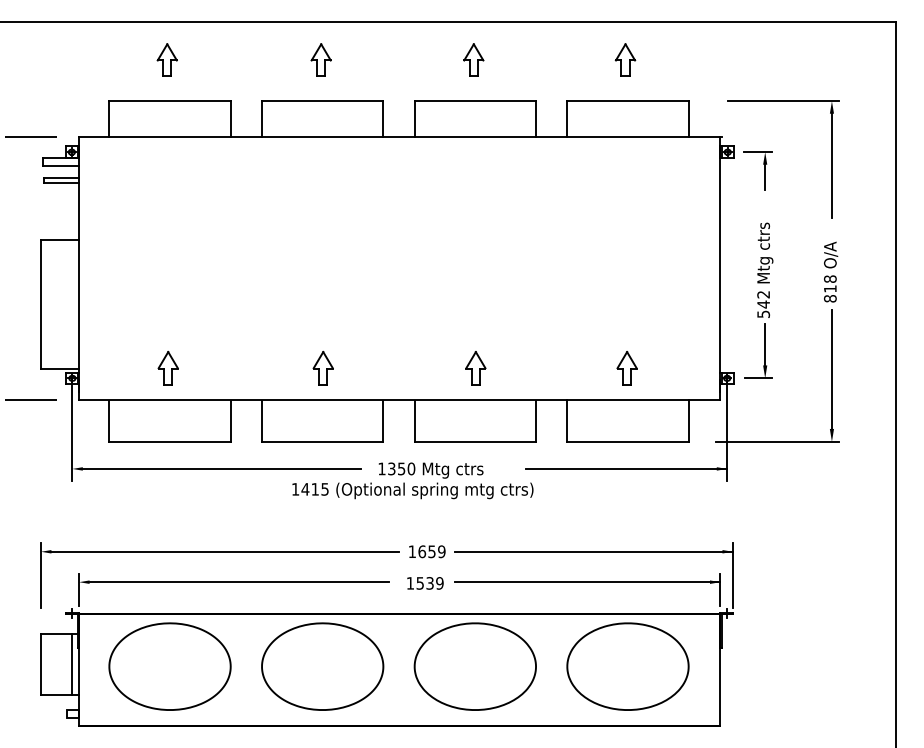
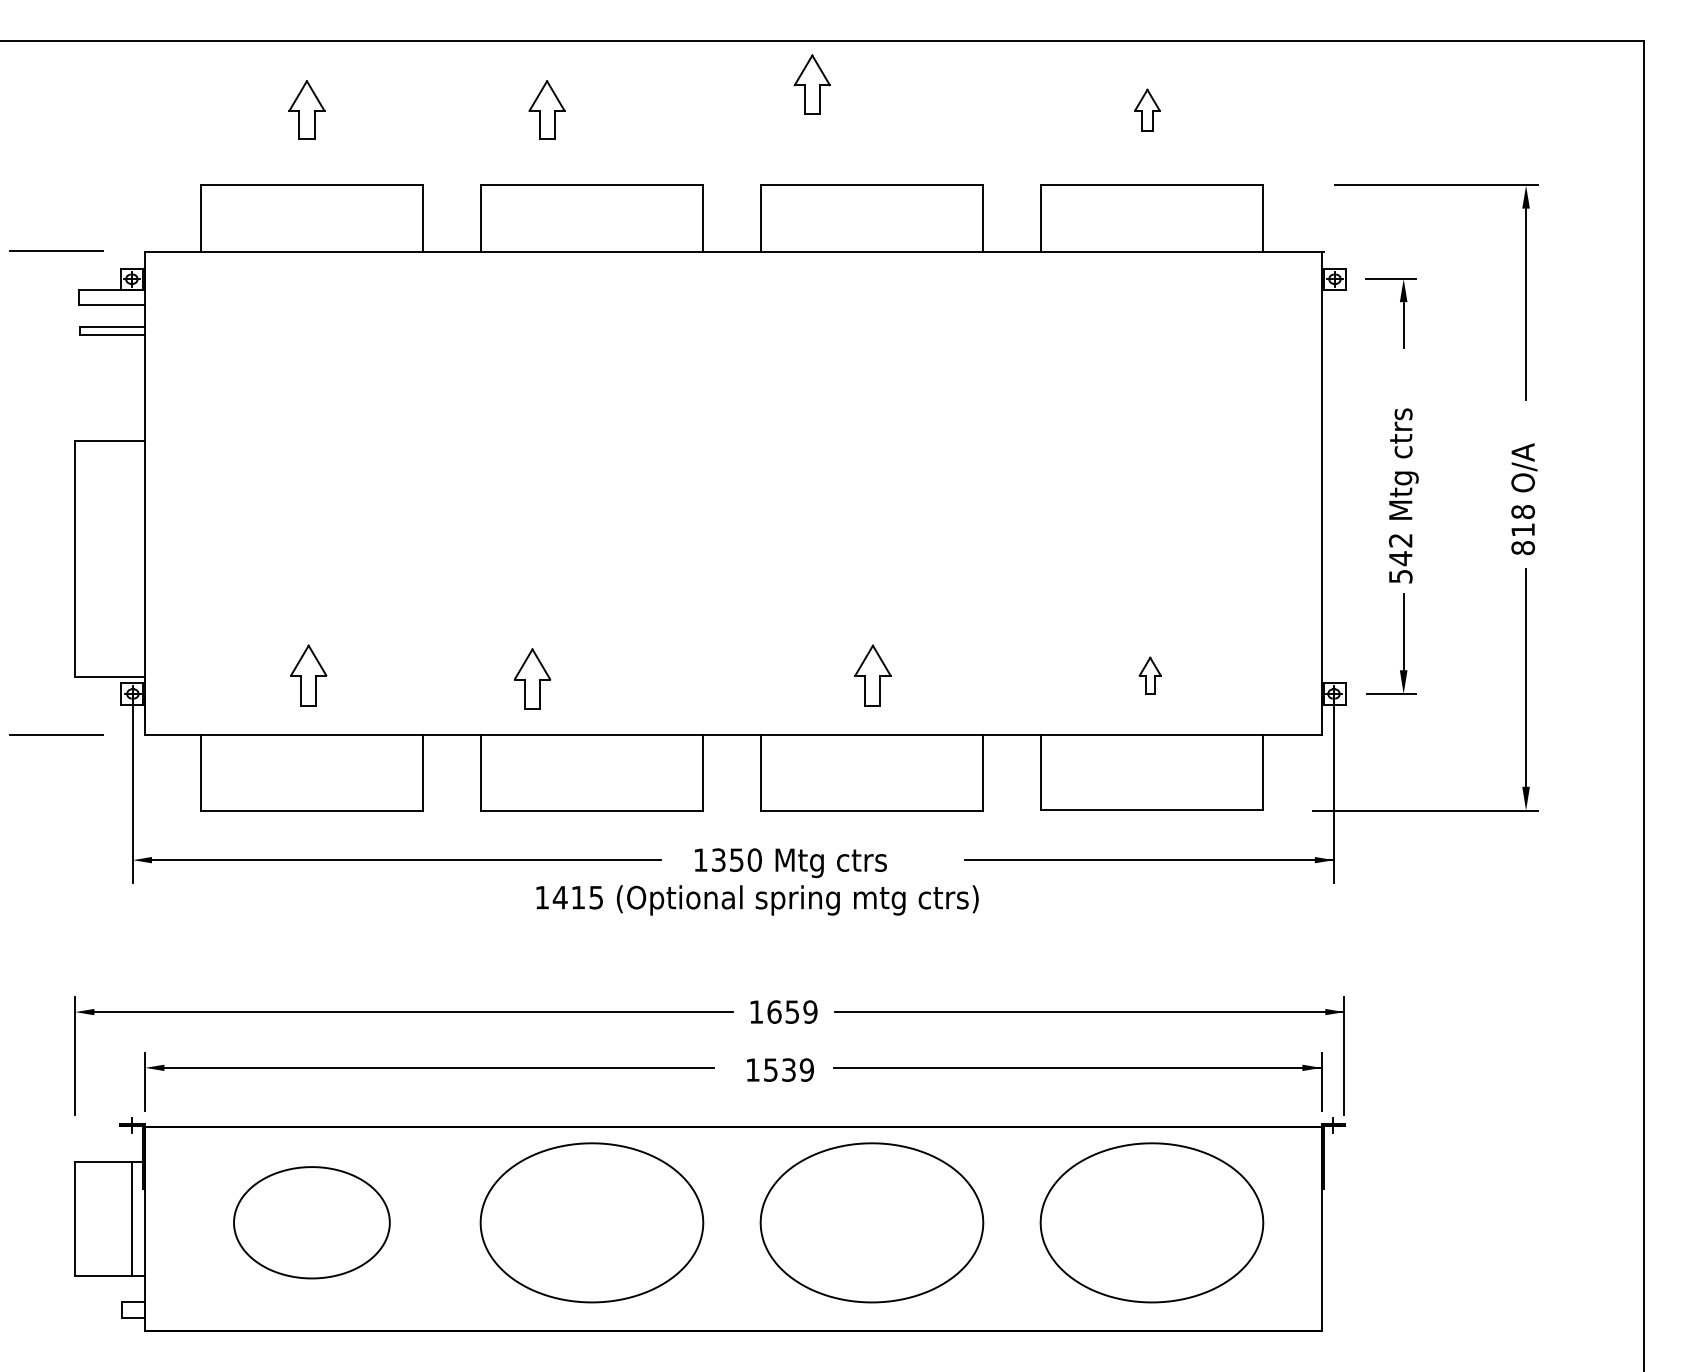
part: (320, 59) -> (545, 109), moved
part: (473, 59) -> (811, 83), moved
part: (625, 59) -> (1147, 109), size x0.7
part: (322, 367) -> (531, 677), moved
part: (626, 368) -> (1149, 675), size x0.6
part: (169, 666) -> (310, 1222), size x0.7

